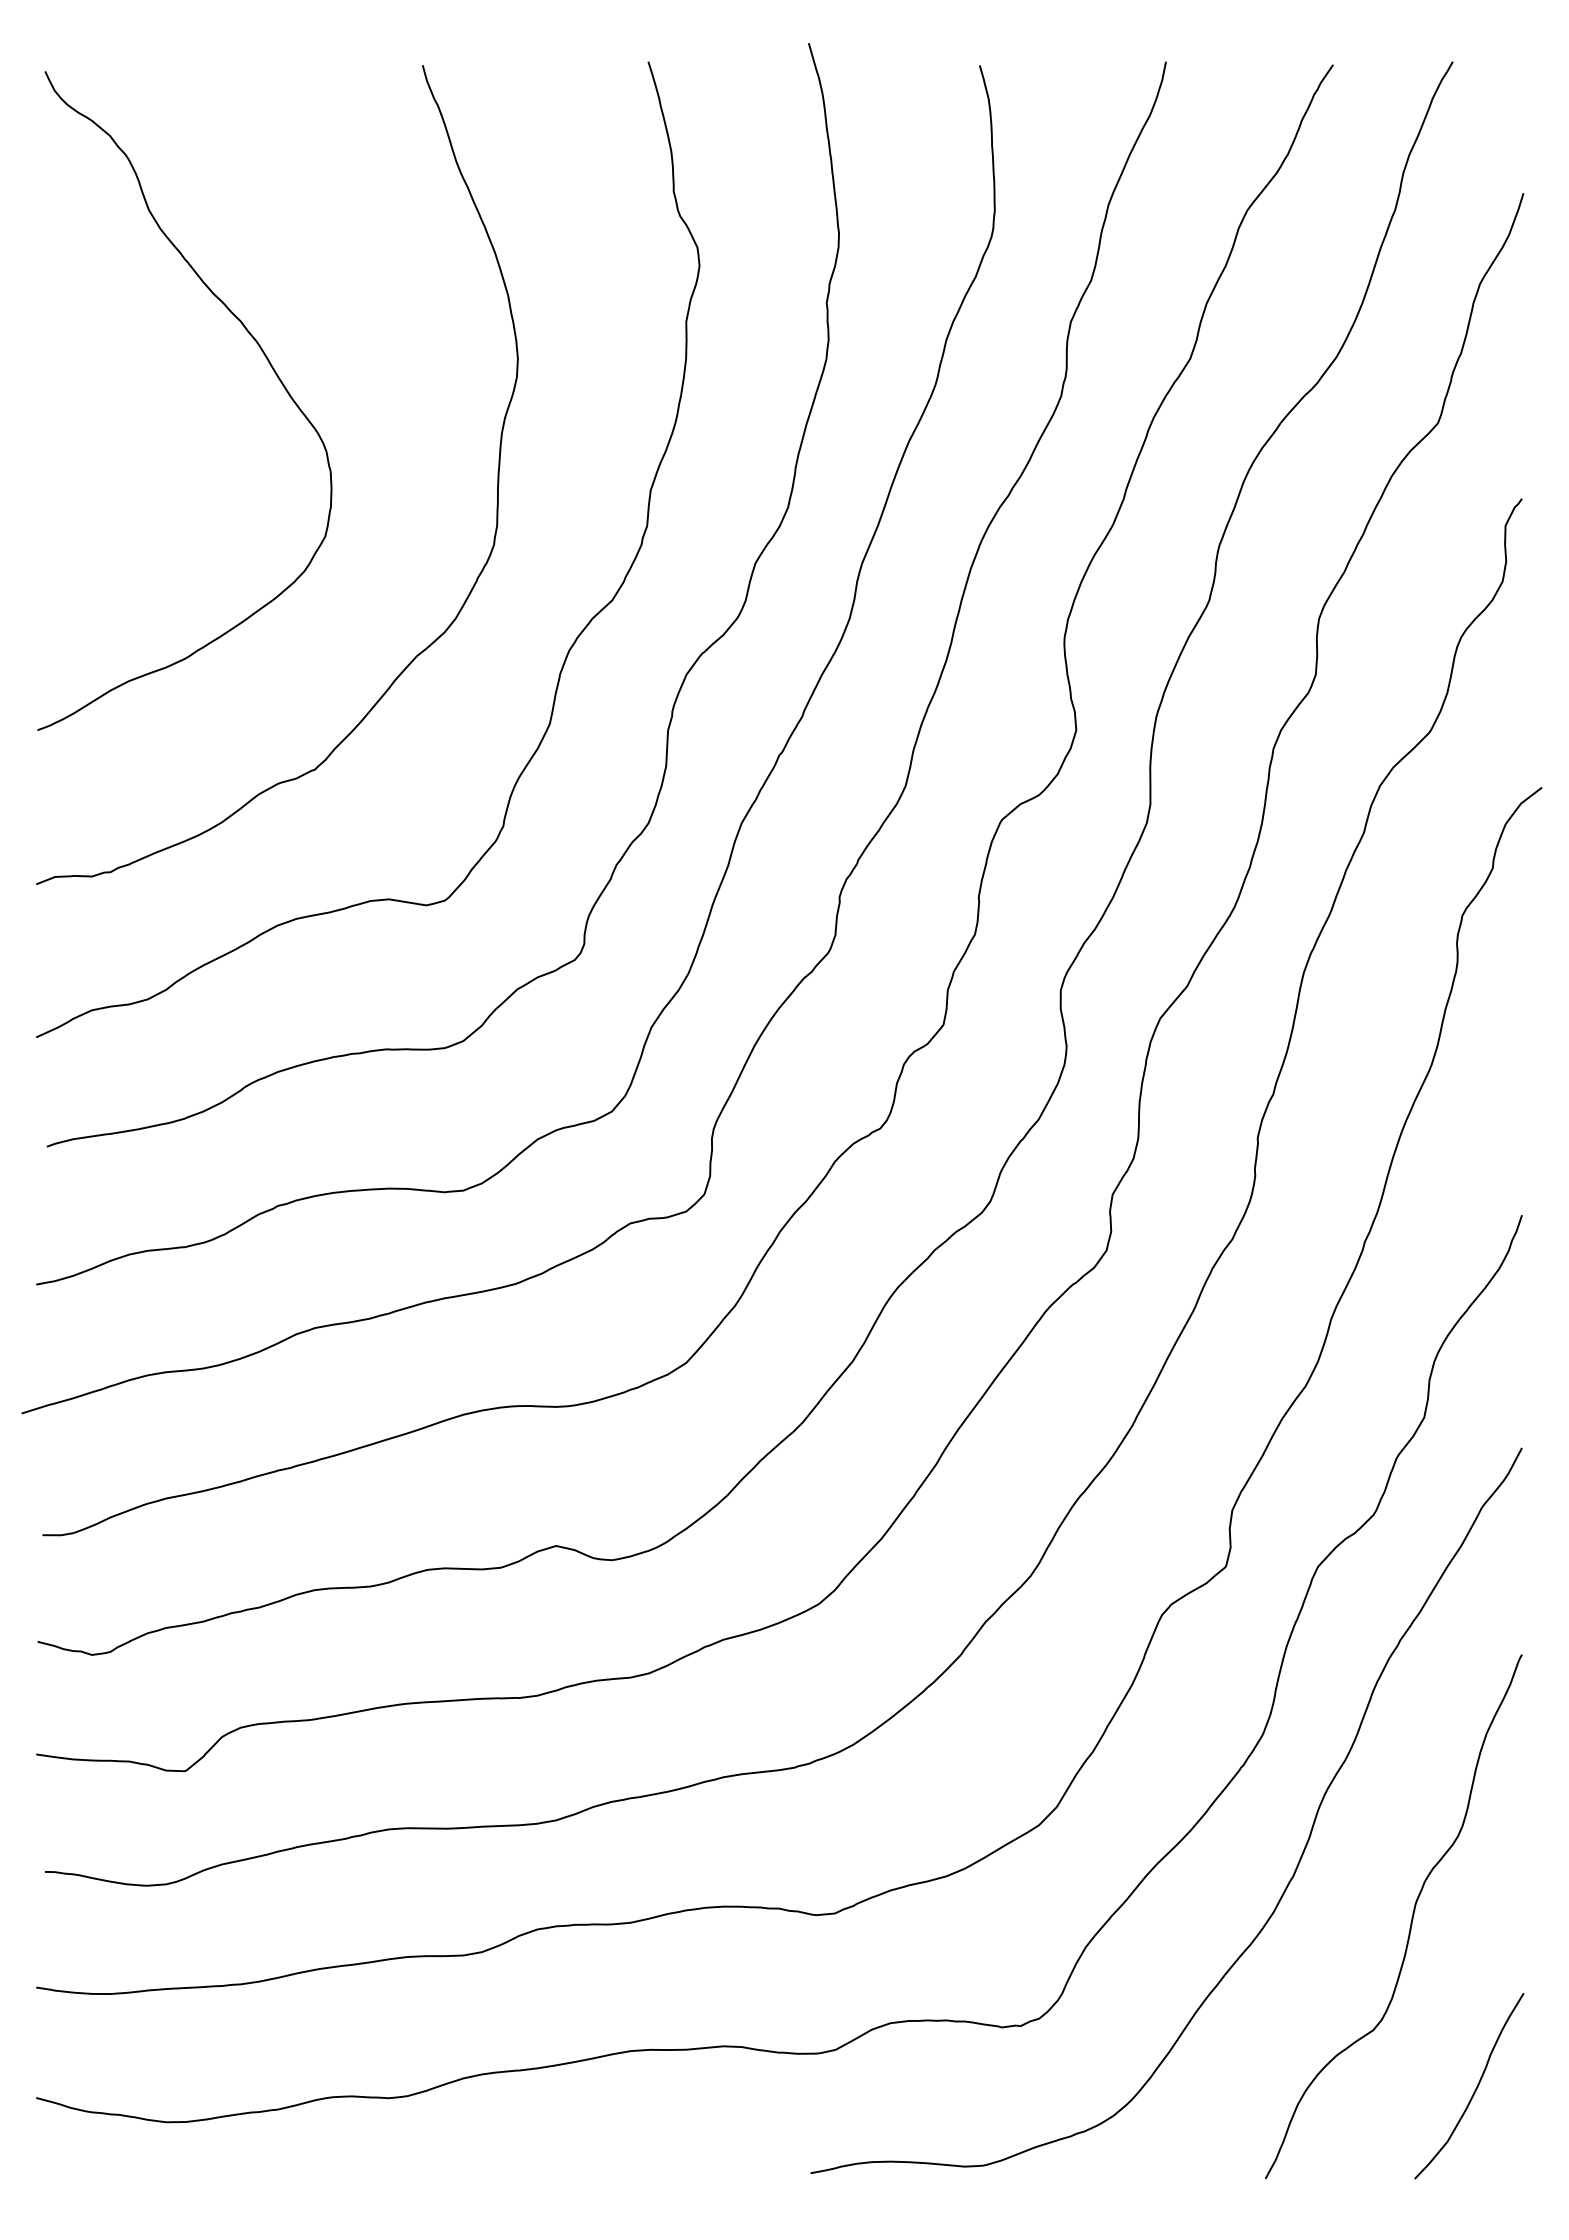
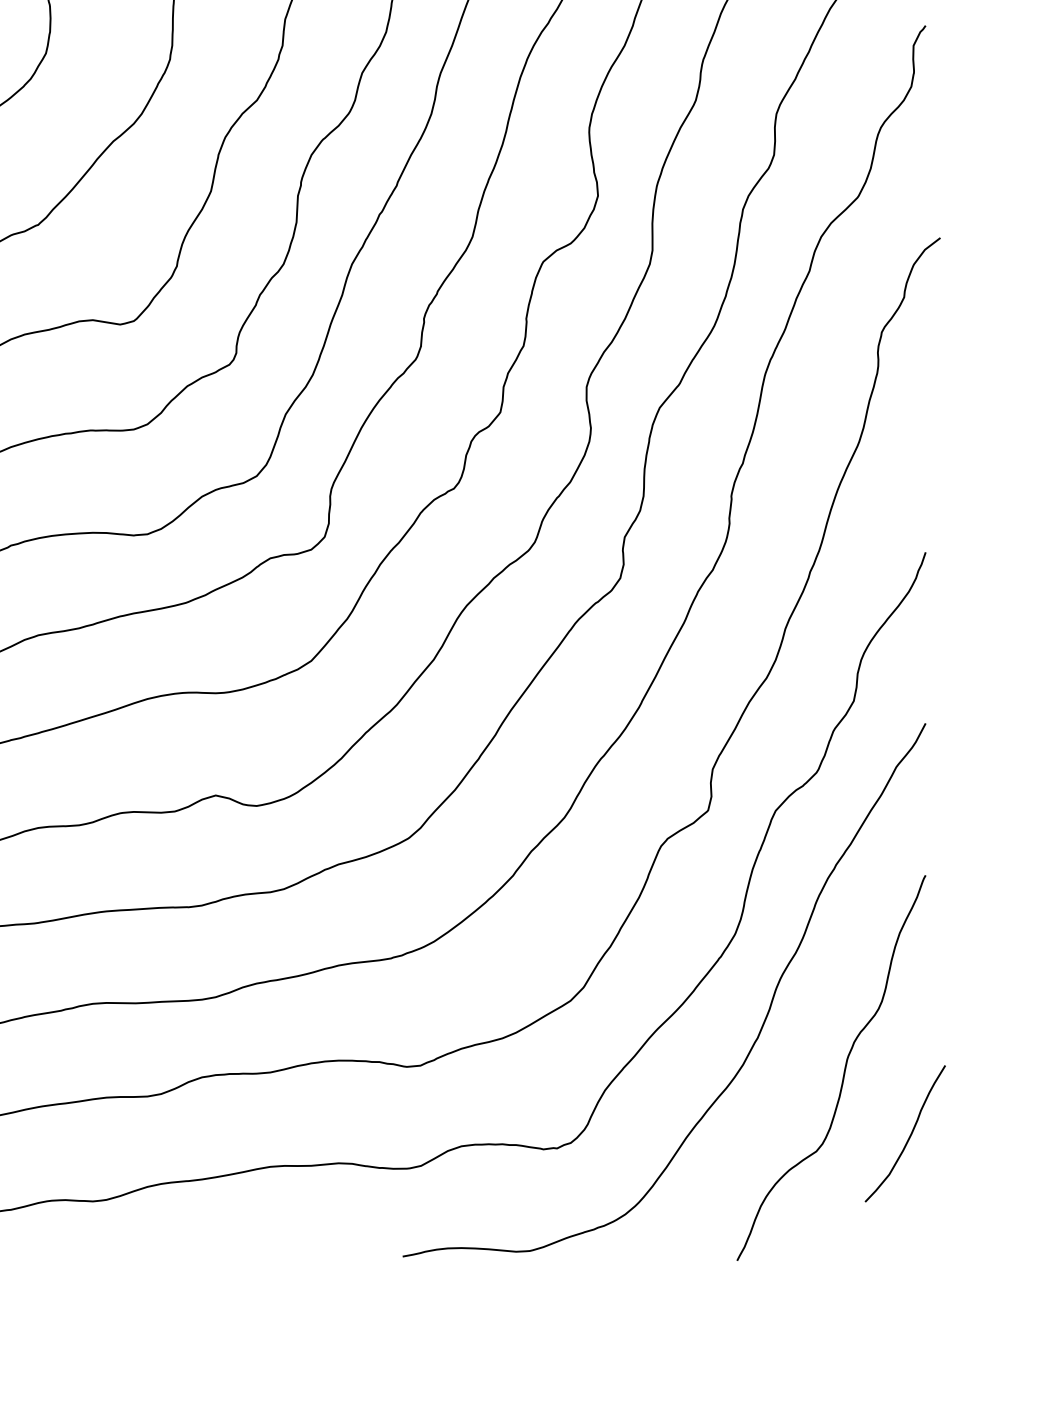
curve: (1475, 2088) -> (909, 1135), moved

